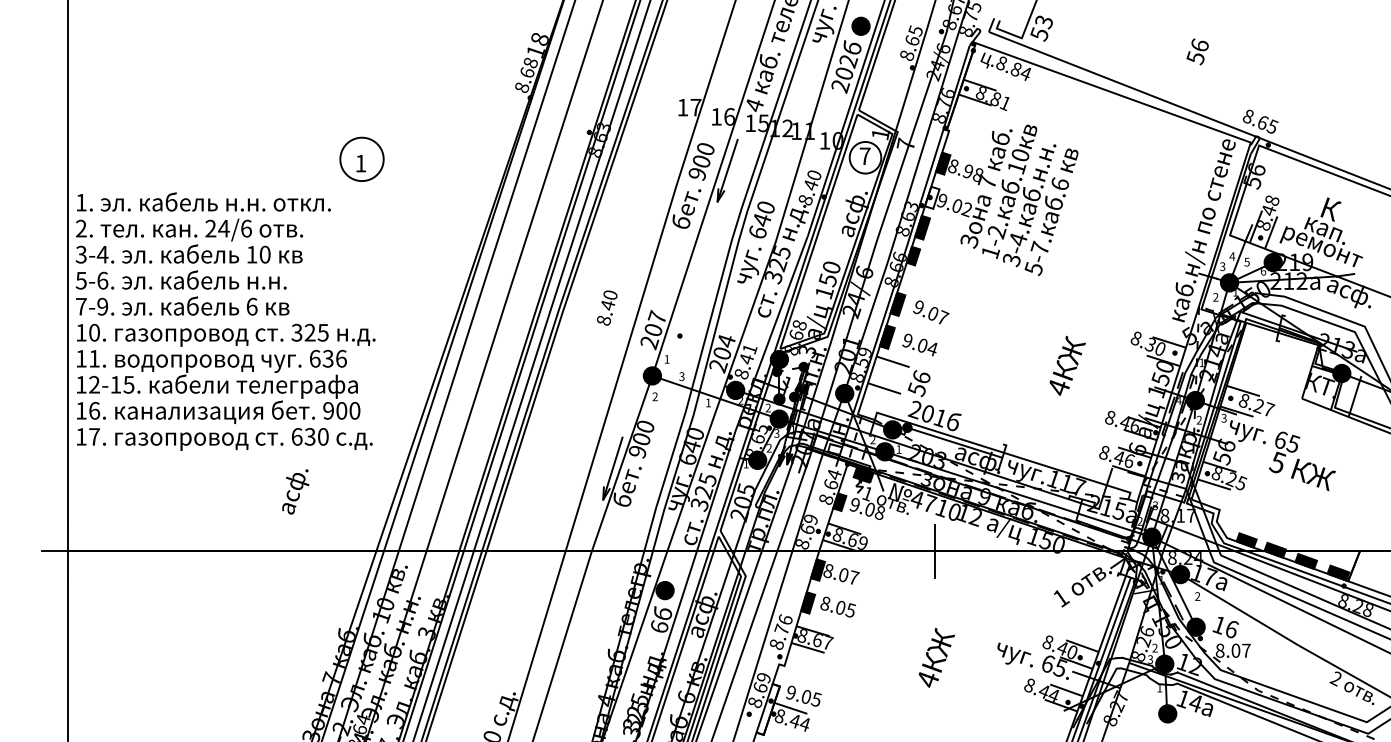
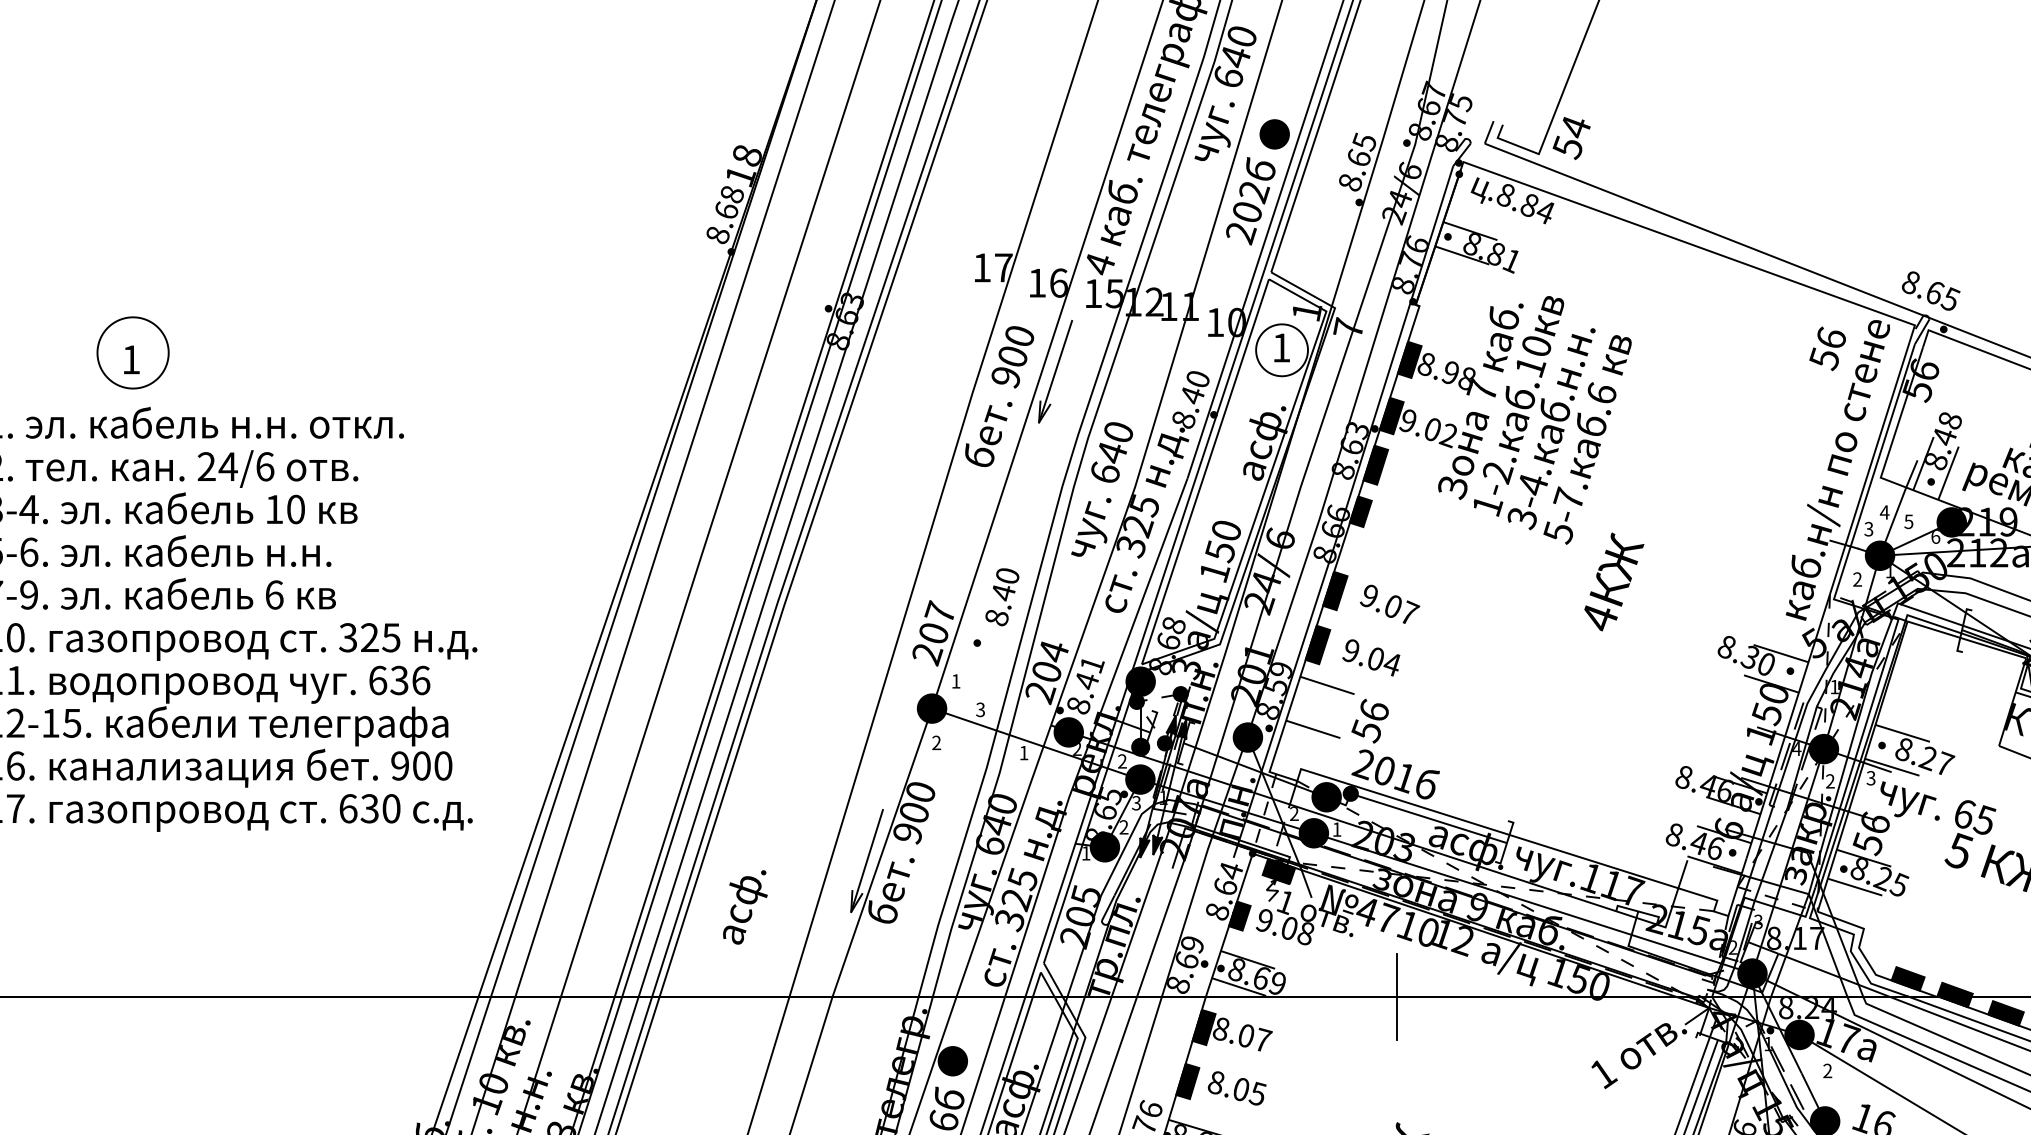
text: (1044, 22) -> (1576, 128), 53 -> 54
text: (1197, 51) -> (1827, 348), moved
text: (864, 155) -> (1280, 346), 7 -> 1
part: (361, 158) -> (132, 351), moved
fill: (932, 197) -> (1392, 415), added
text: (607, 307) -> (1002, 596), moved
text: (1067, 365) -> (1613, 581), moved
text: (295, 491) -> (744, 906), moved

